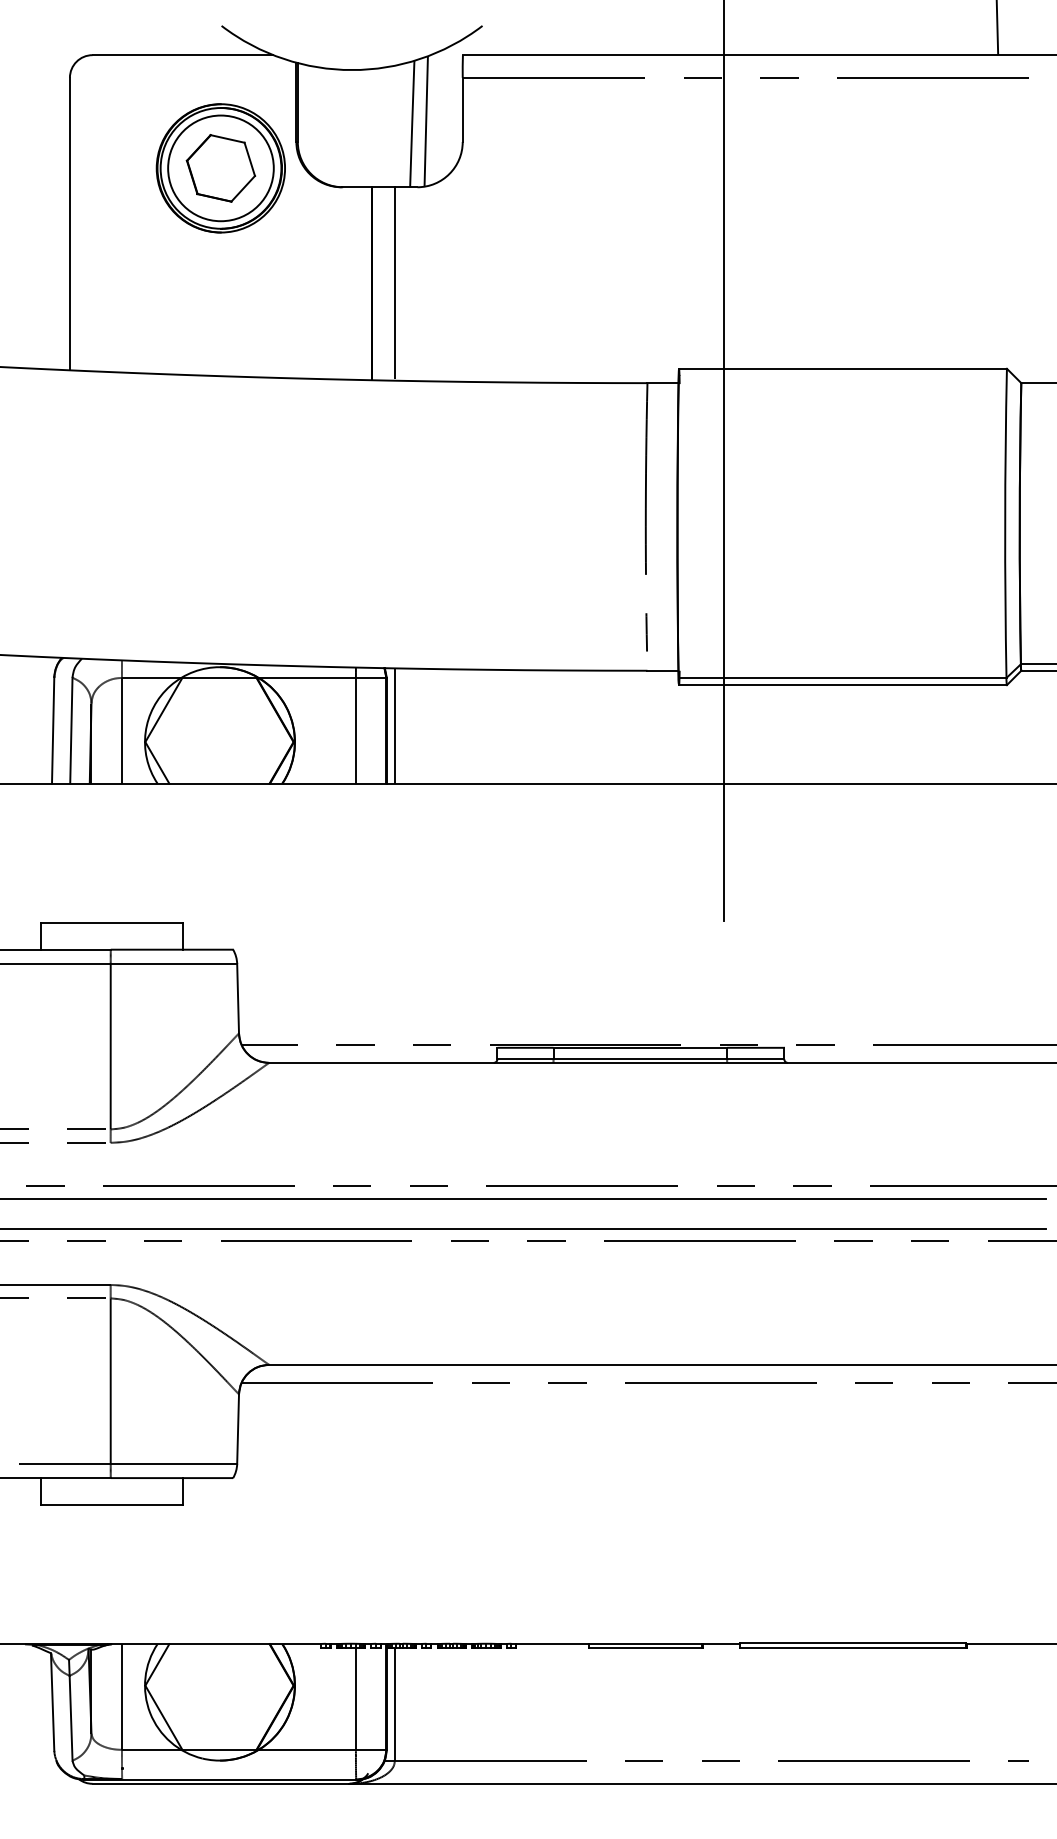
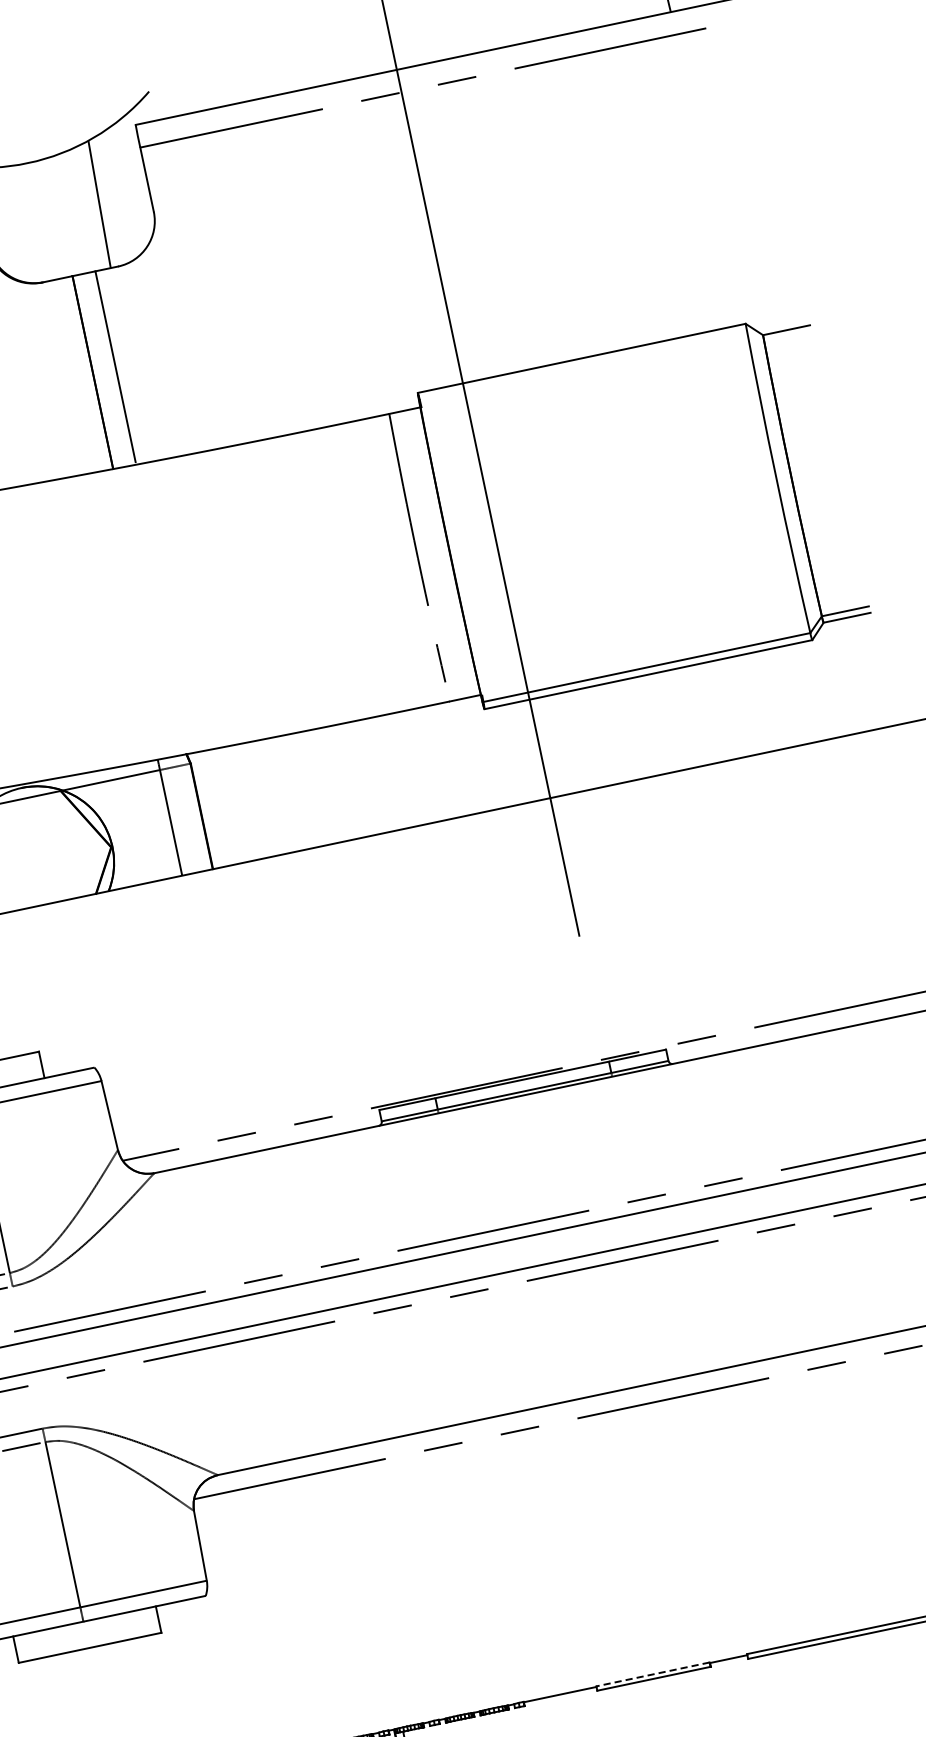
line: (425, 121) -> (112, 199), removed
line: (394, 725) -> (208, 809), removed
line: (645, 1643) -> (652, 1674), solid -> dashed

